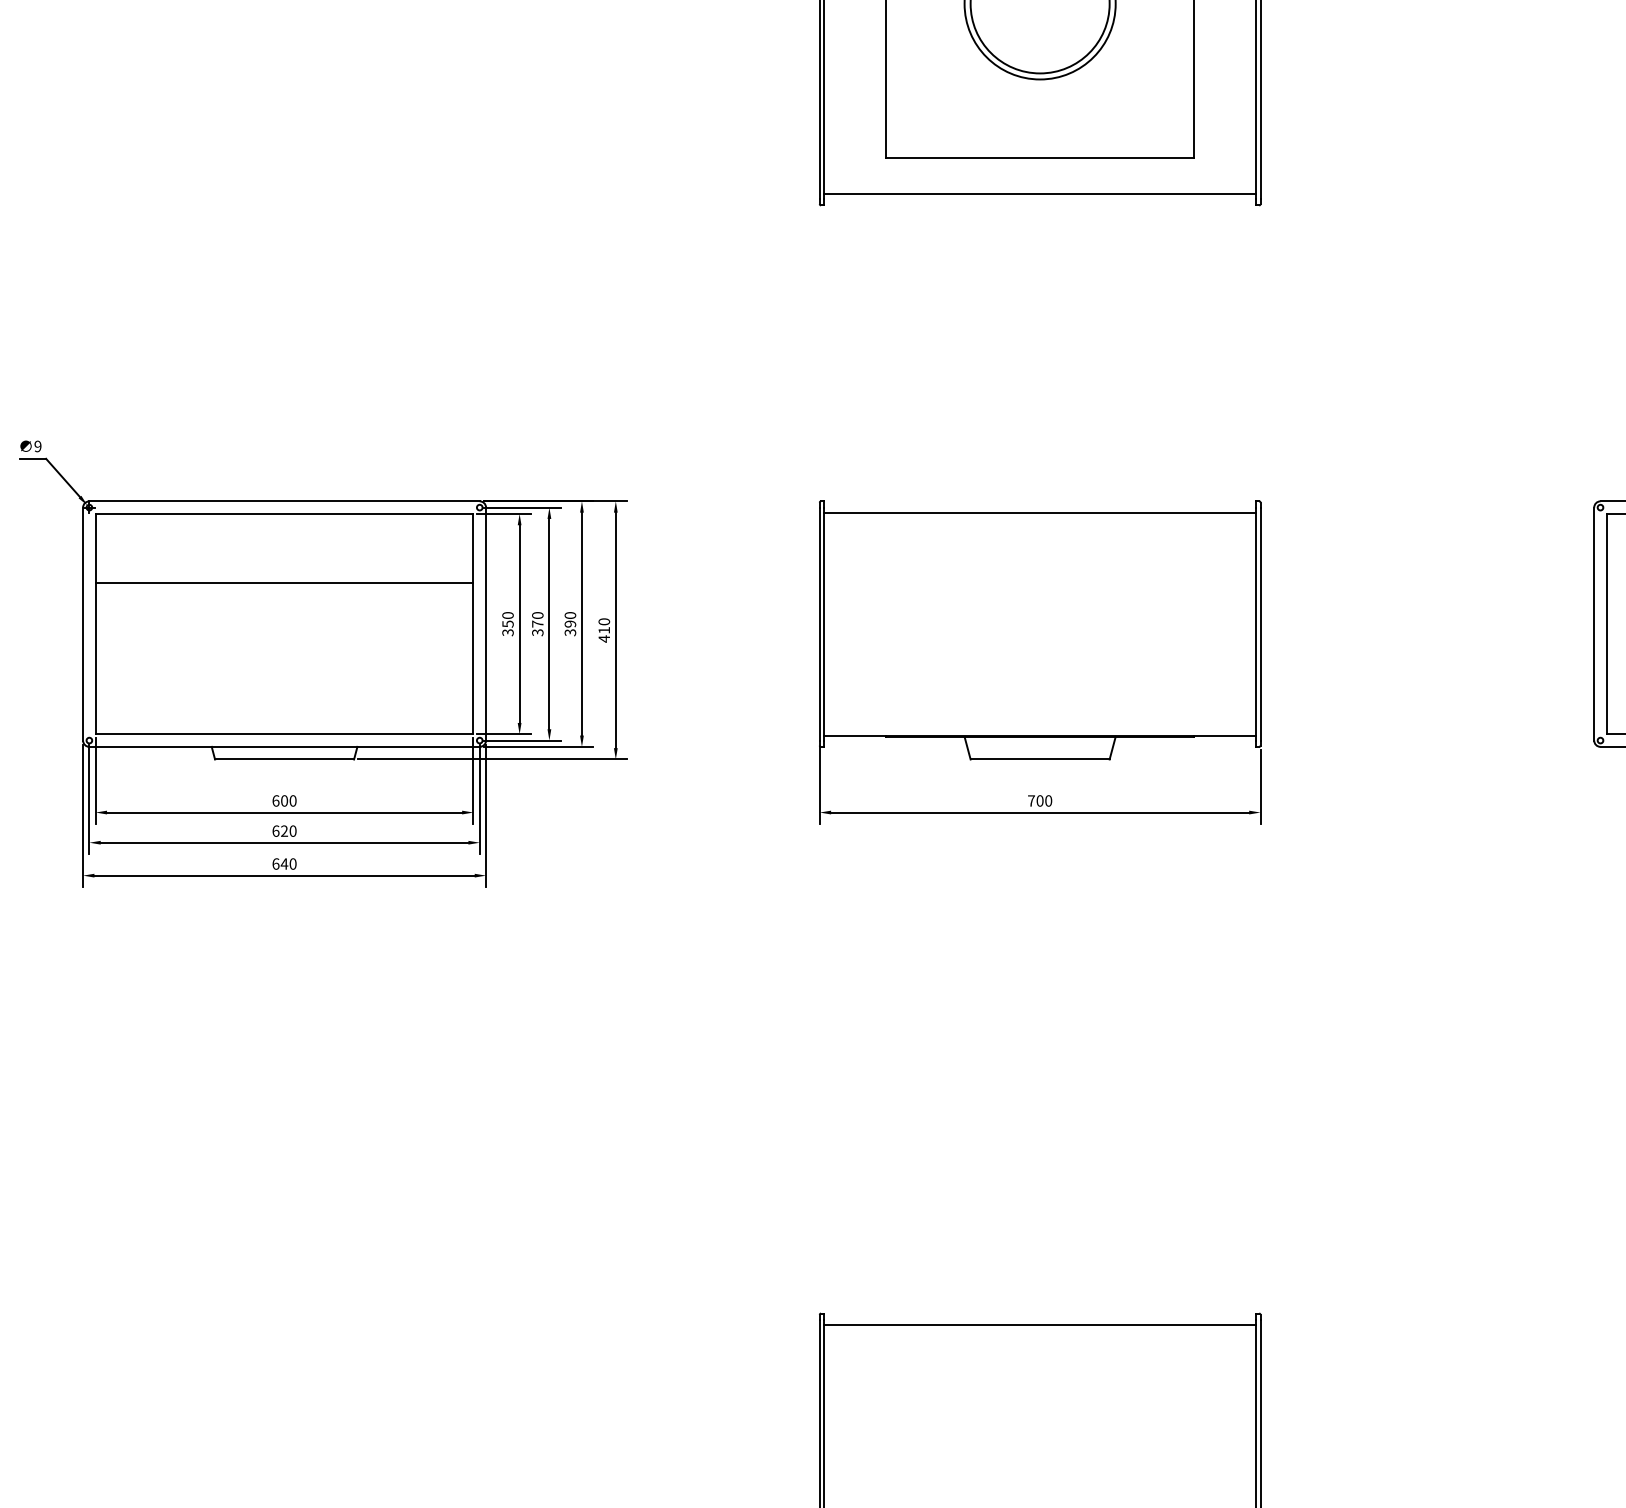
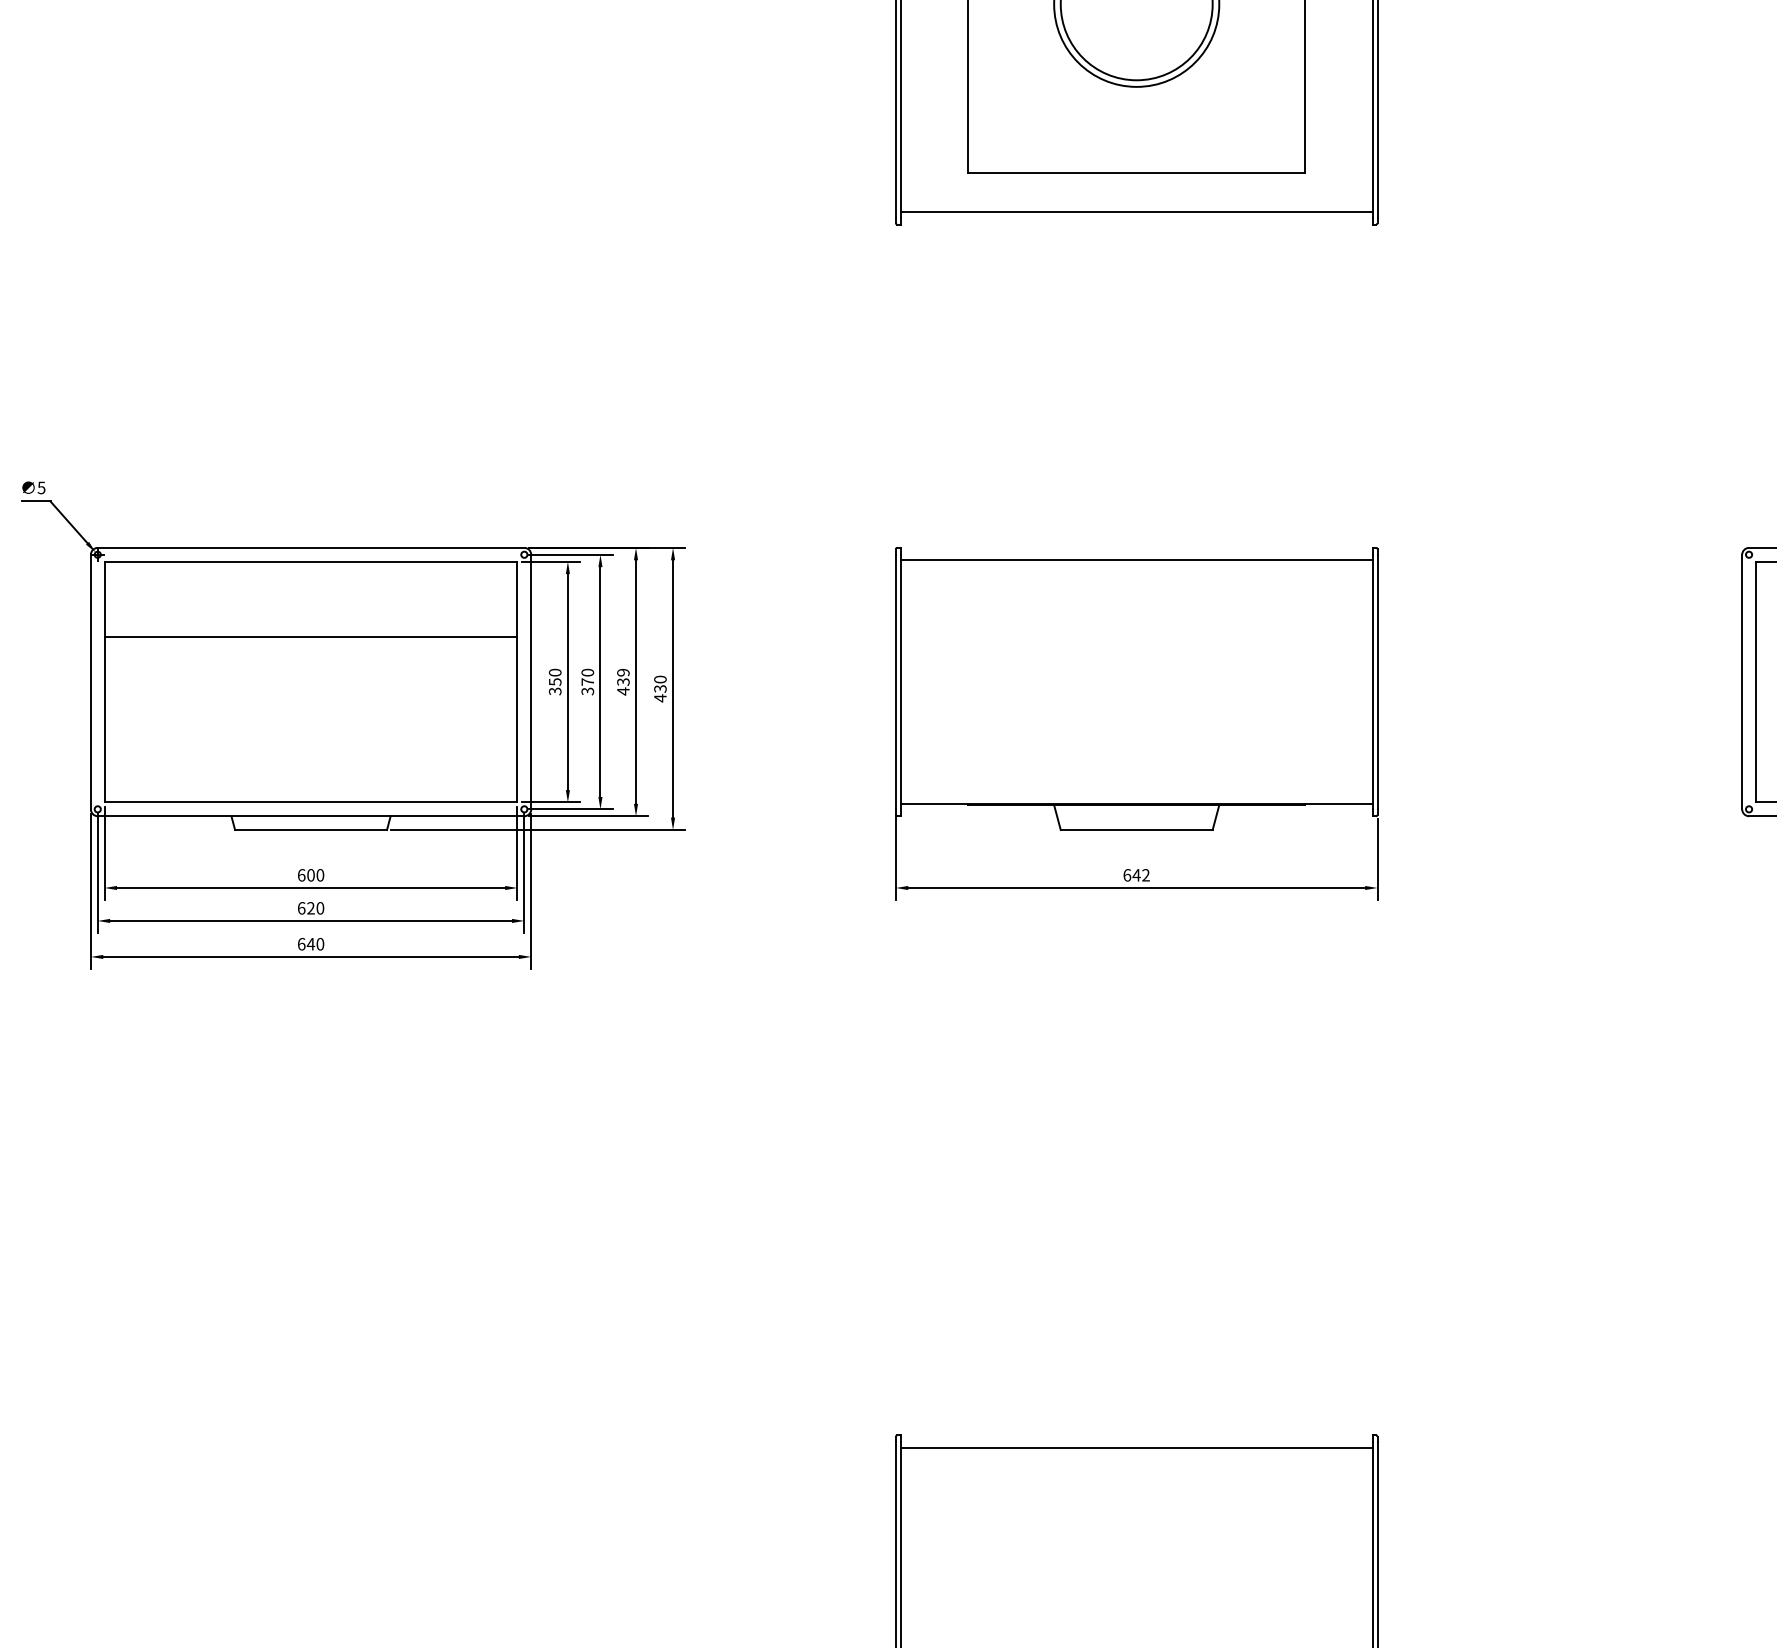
text: (37, 446) -> (41, 487), 9 -> 5
text: (570, 623) -> (623, 681), 390 -> 439
text: (604, 630) -> (660, 688), 410 -> 430
text: (1039, 801) -> (1136, 875), 700 -> 642

